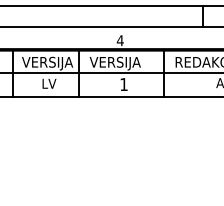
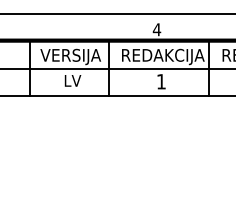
text: (124, 63) -> (161, 56), VERSIJA -> REDAKCIJA

